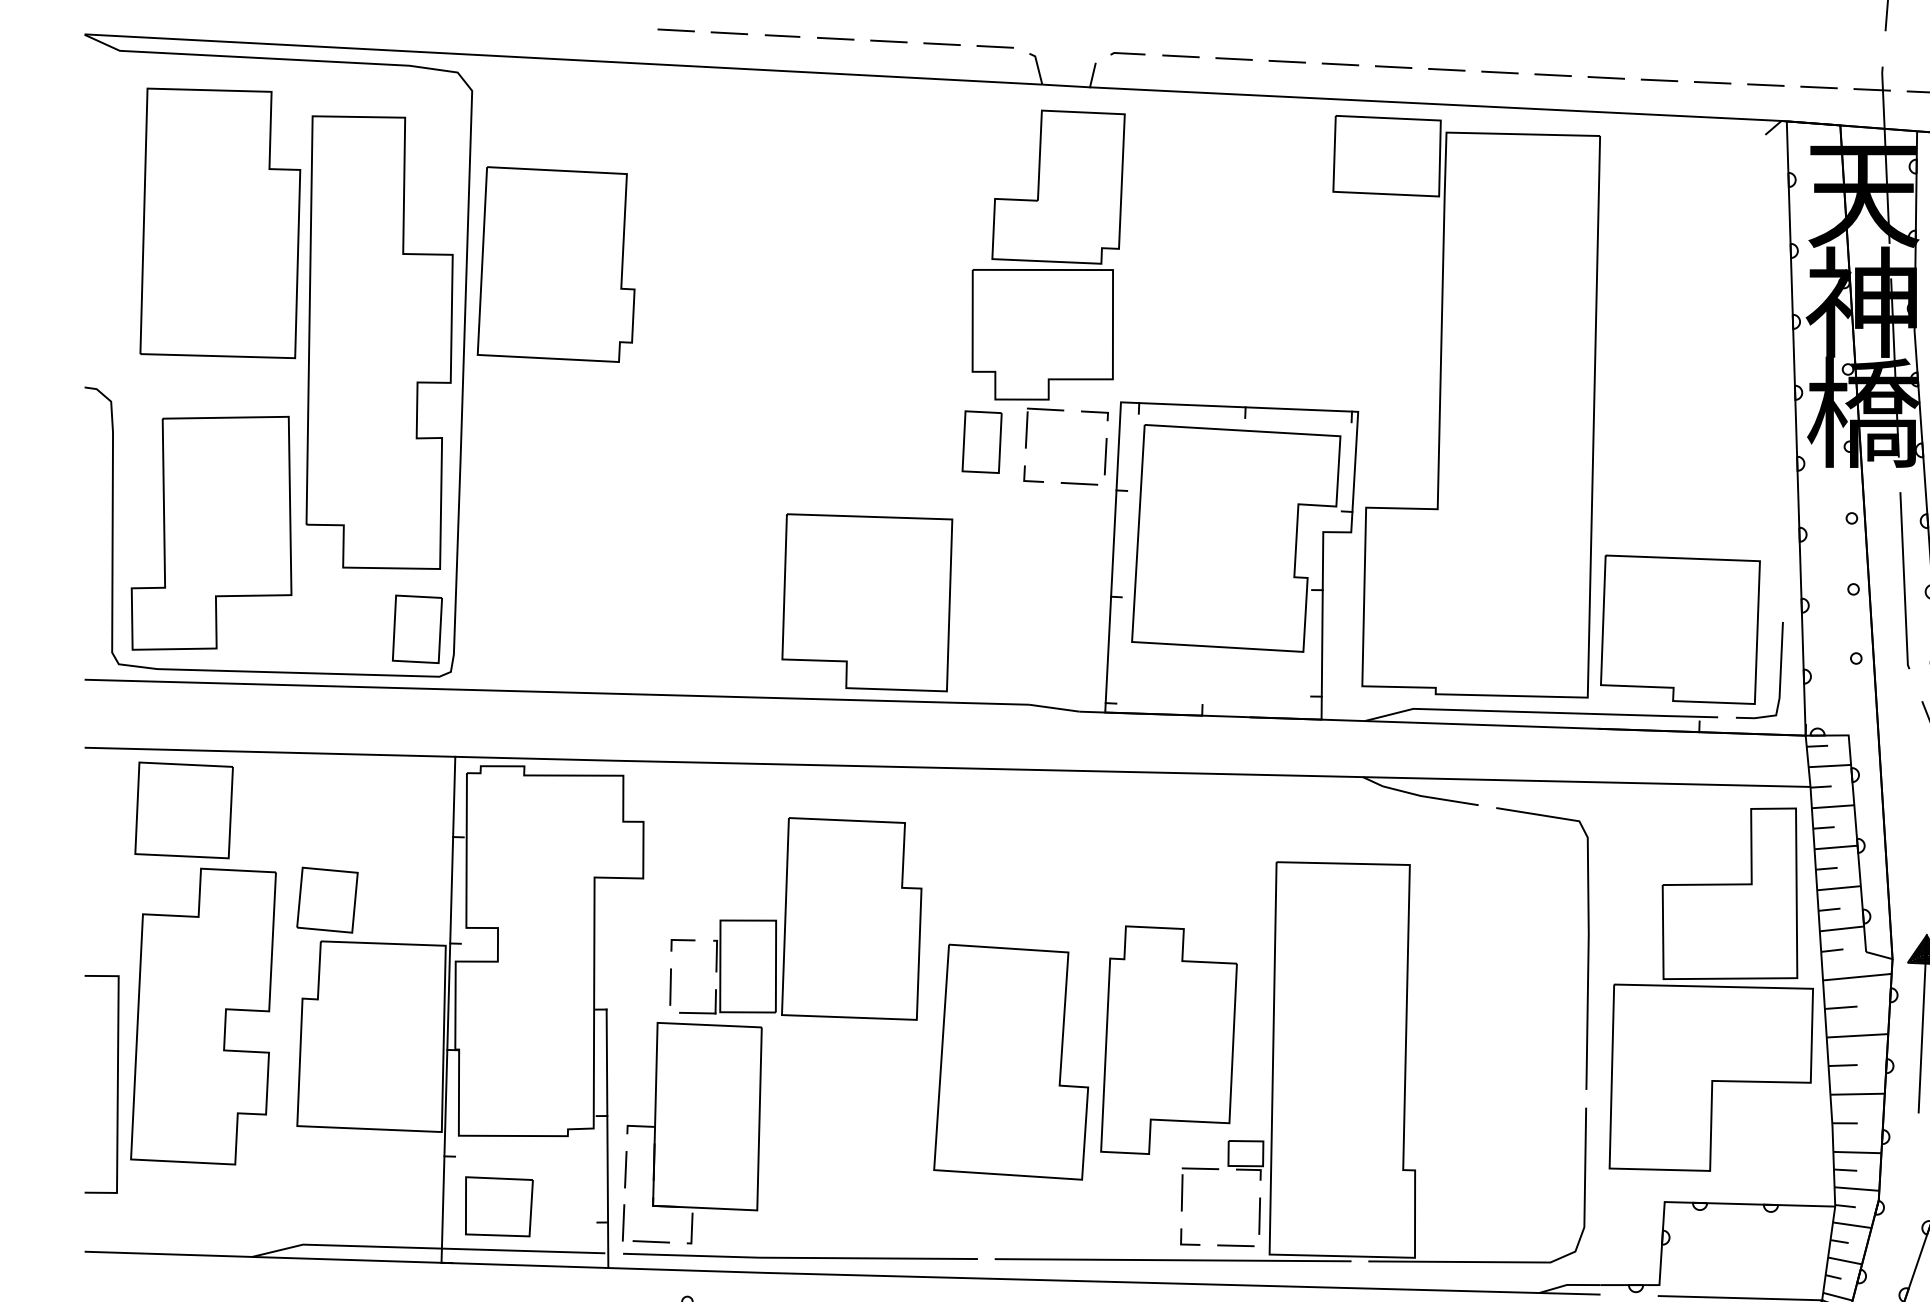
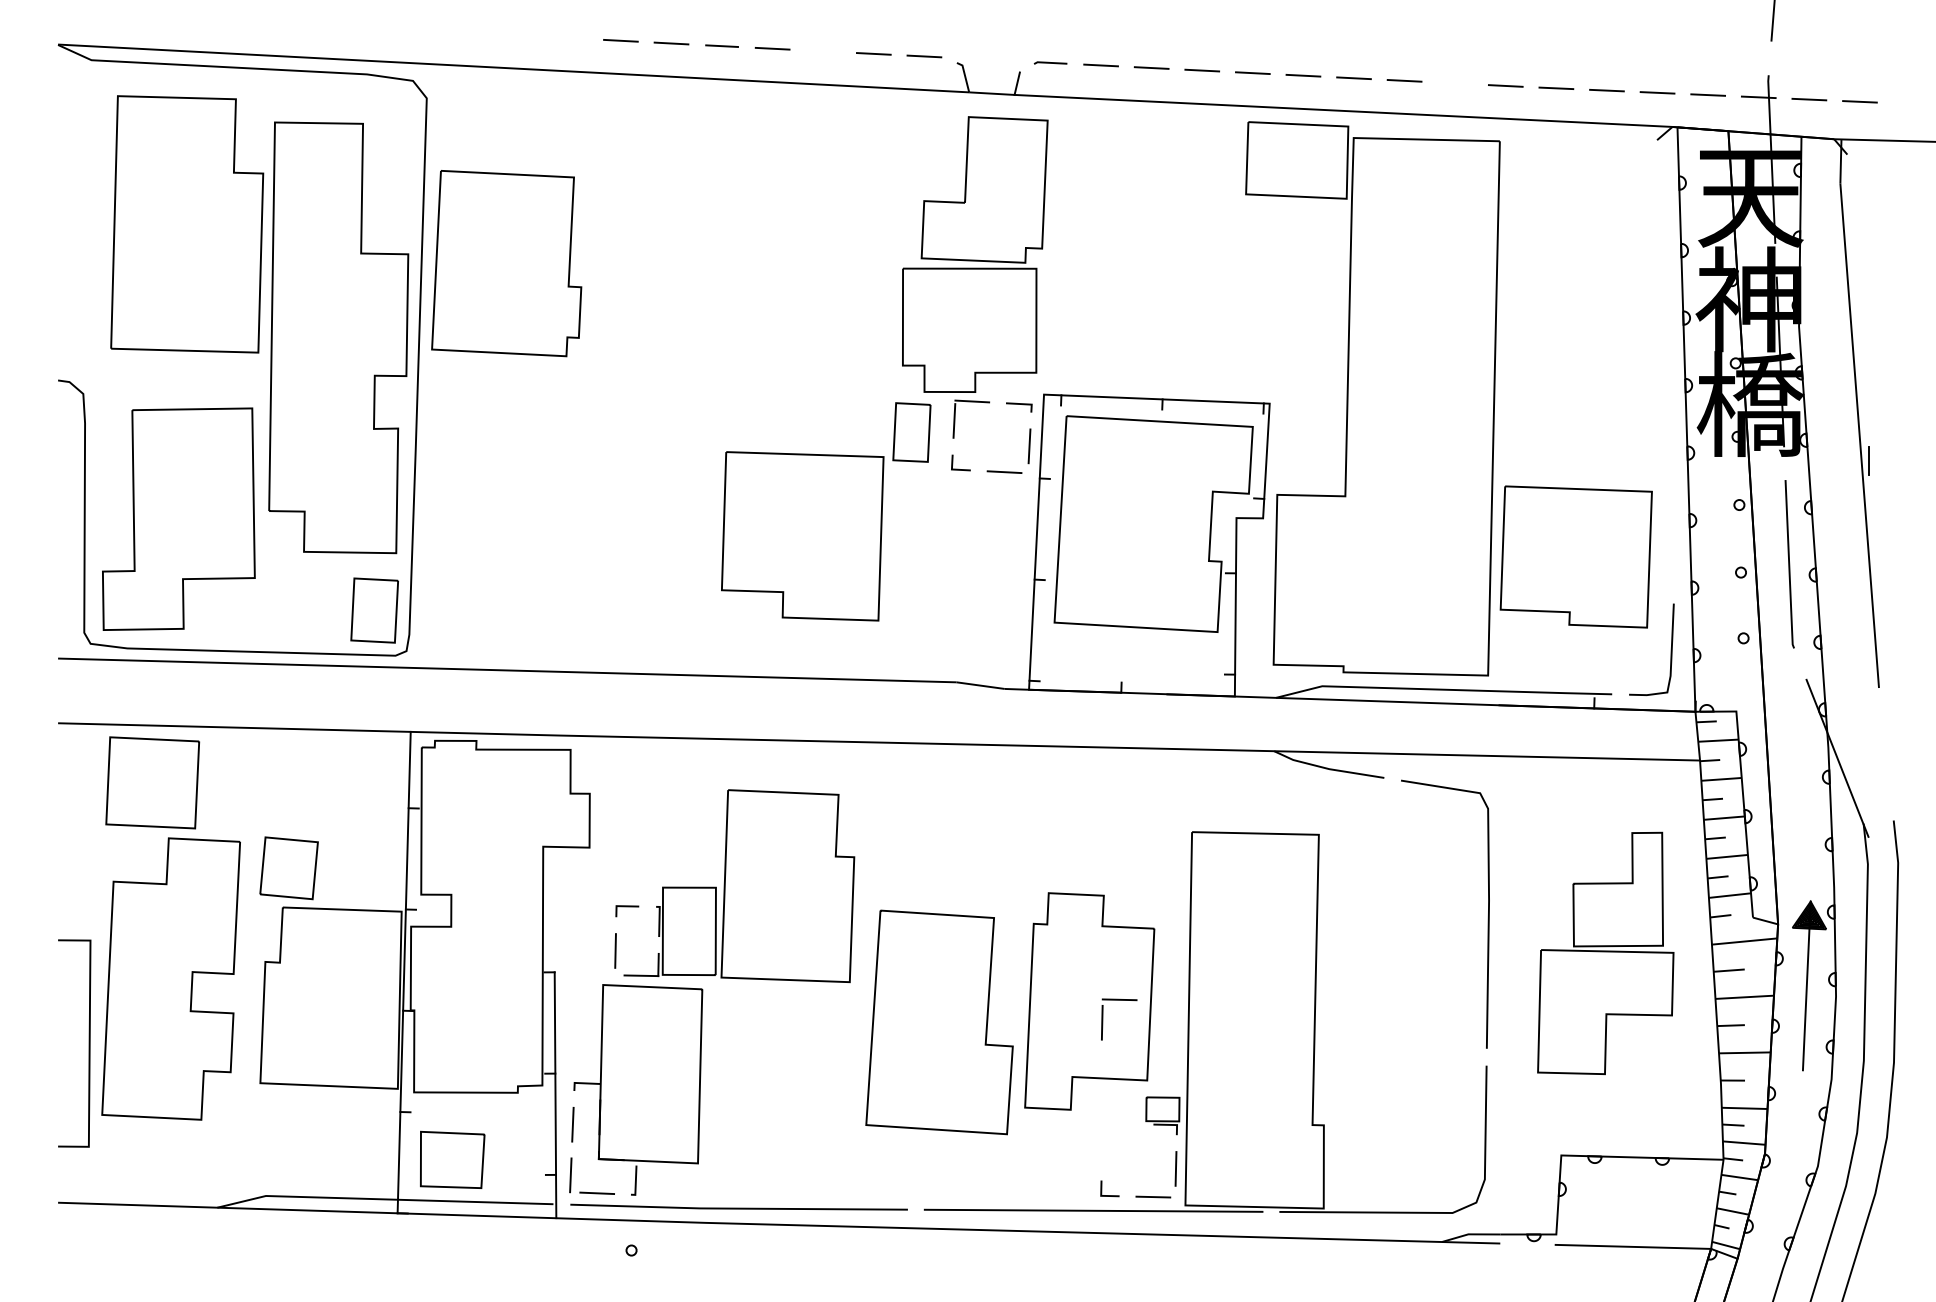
line: (889, 41) -> (823, 51), removed
line: (1552, 75) -> (1454, 83), removed
part: (867, 602) -> (802, 536), moved
part: (1679, 629) -> (1575, 556), moved
part: (1711, 989) -> (1605, 953), size x0.7
part: (1183, 1189) -> (1103, 1019), moved

